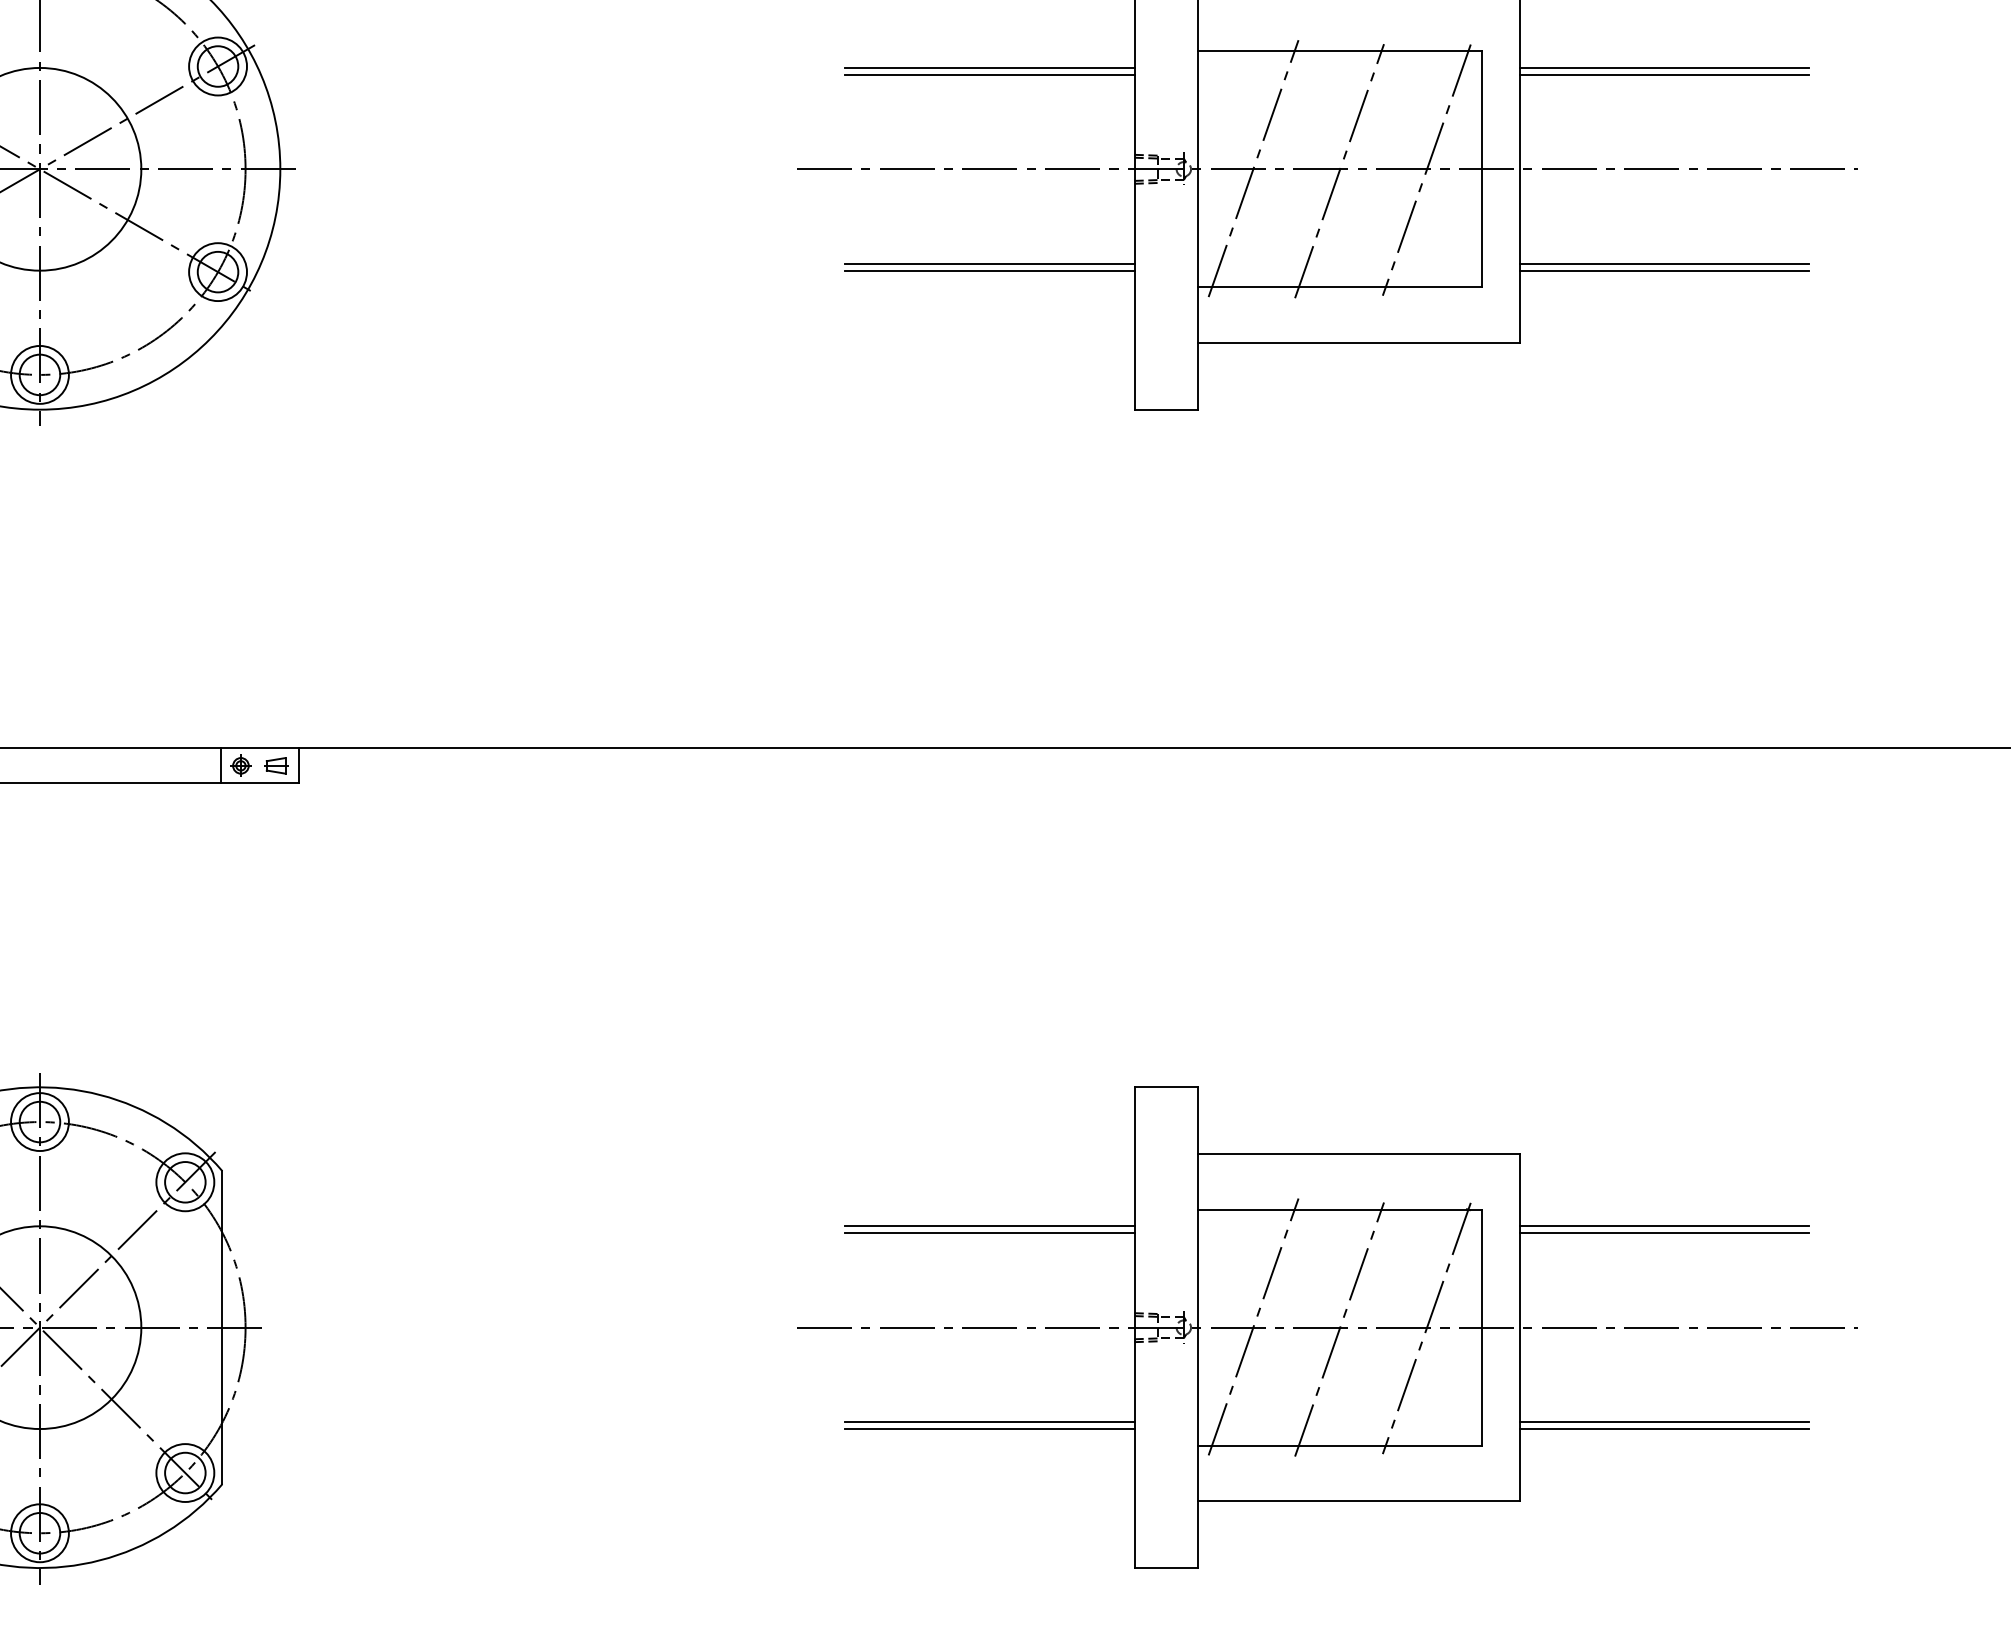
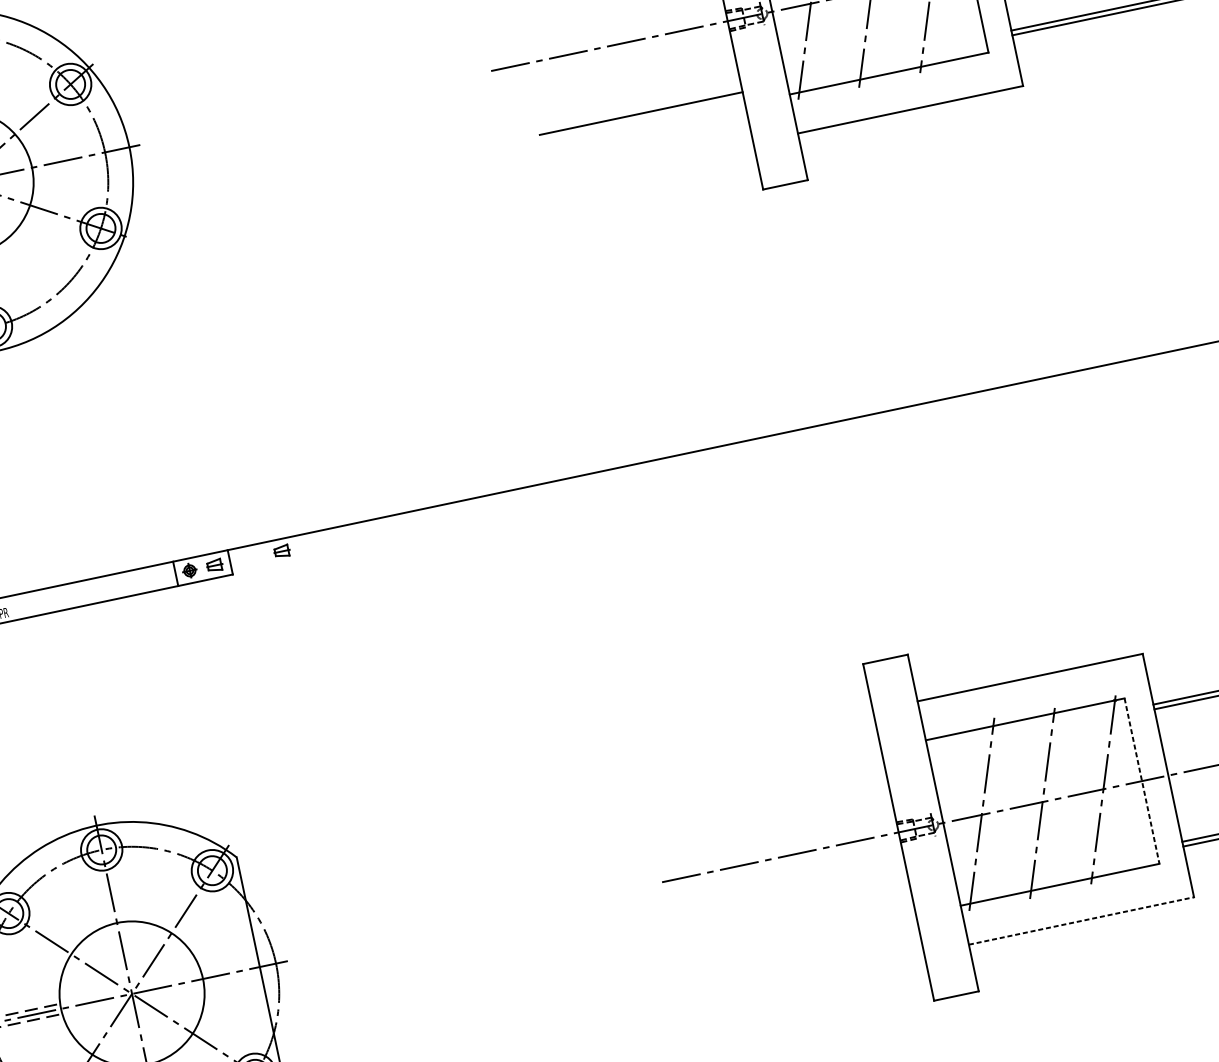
line: (989, 263) -> (639, 108), removed
part: (372, 765) -> (281, 551), added
line: (989, 1226) -> (782, 782), removed
line: (989, 1233) -> (783, 787), removed
line: (1482, 1328) -> (1142, 781), solid -> dashed
line: (989, 1422) -> (811, 920), removed
line: (989, 1429) -> (812, 925), removed
line: (1359, 1501) -> (1081, 920), solid -> dashed

